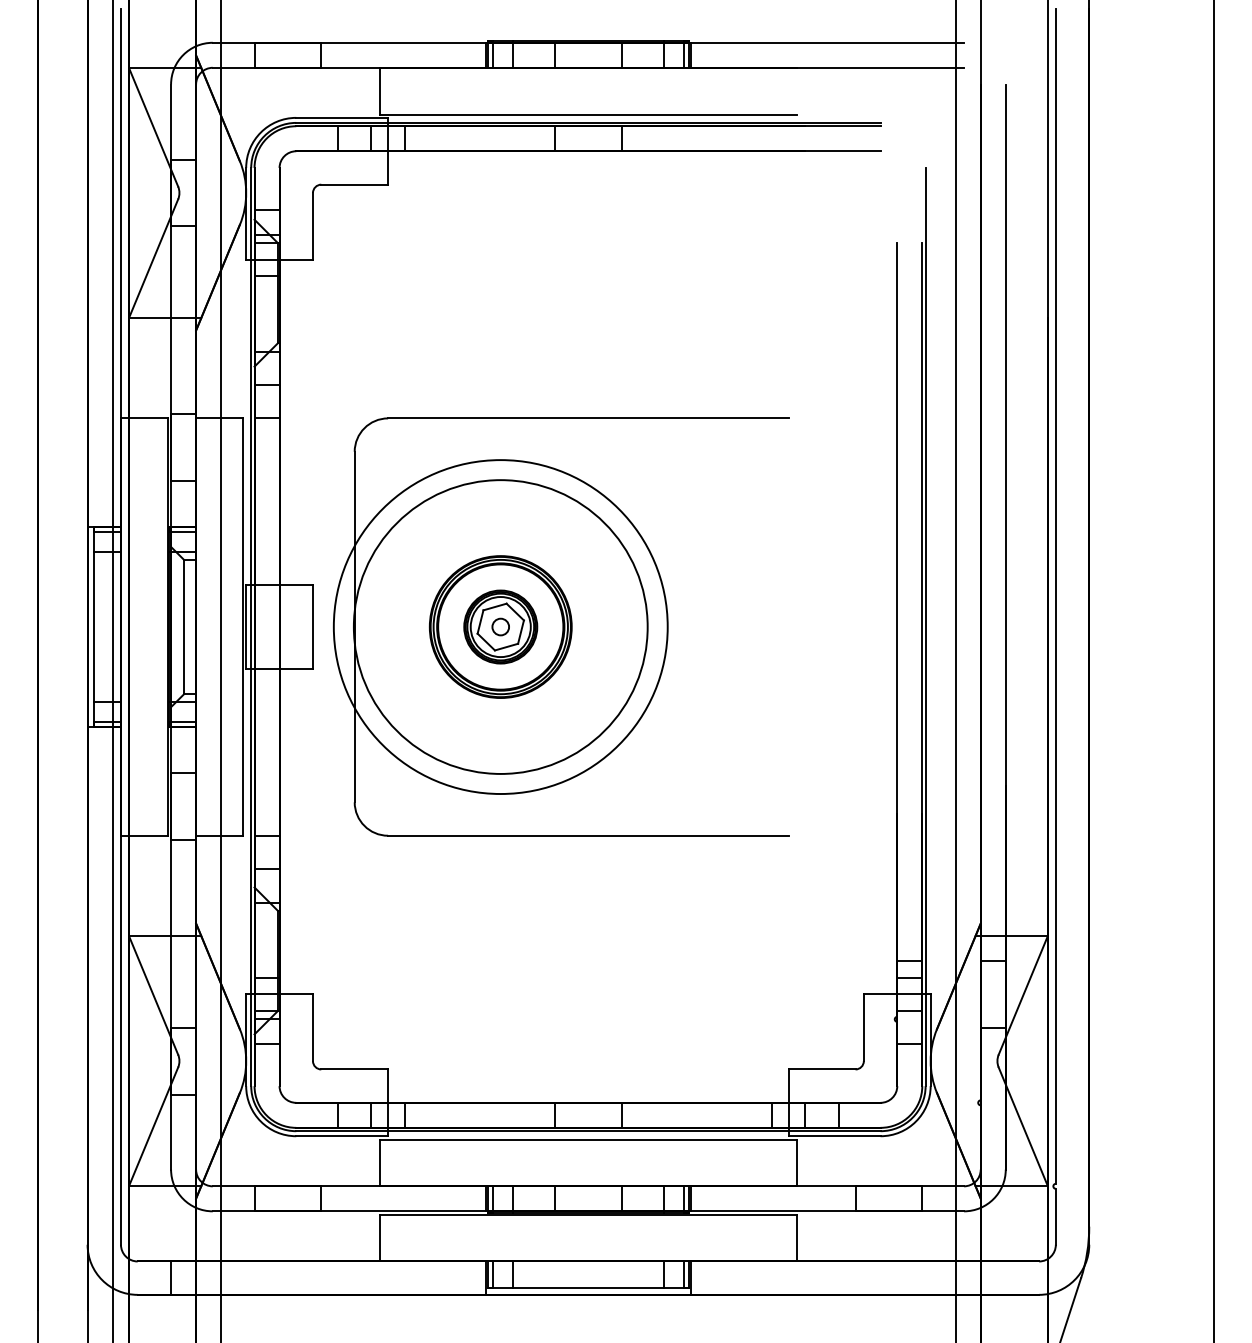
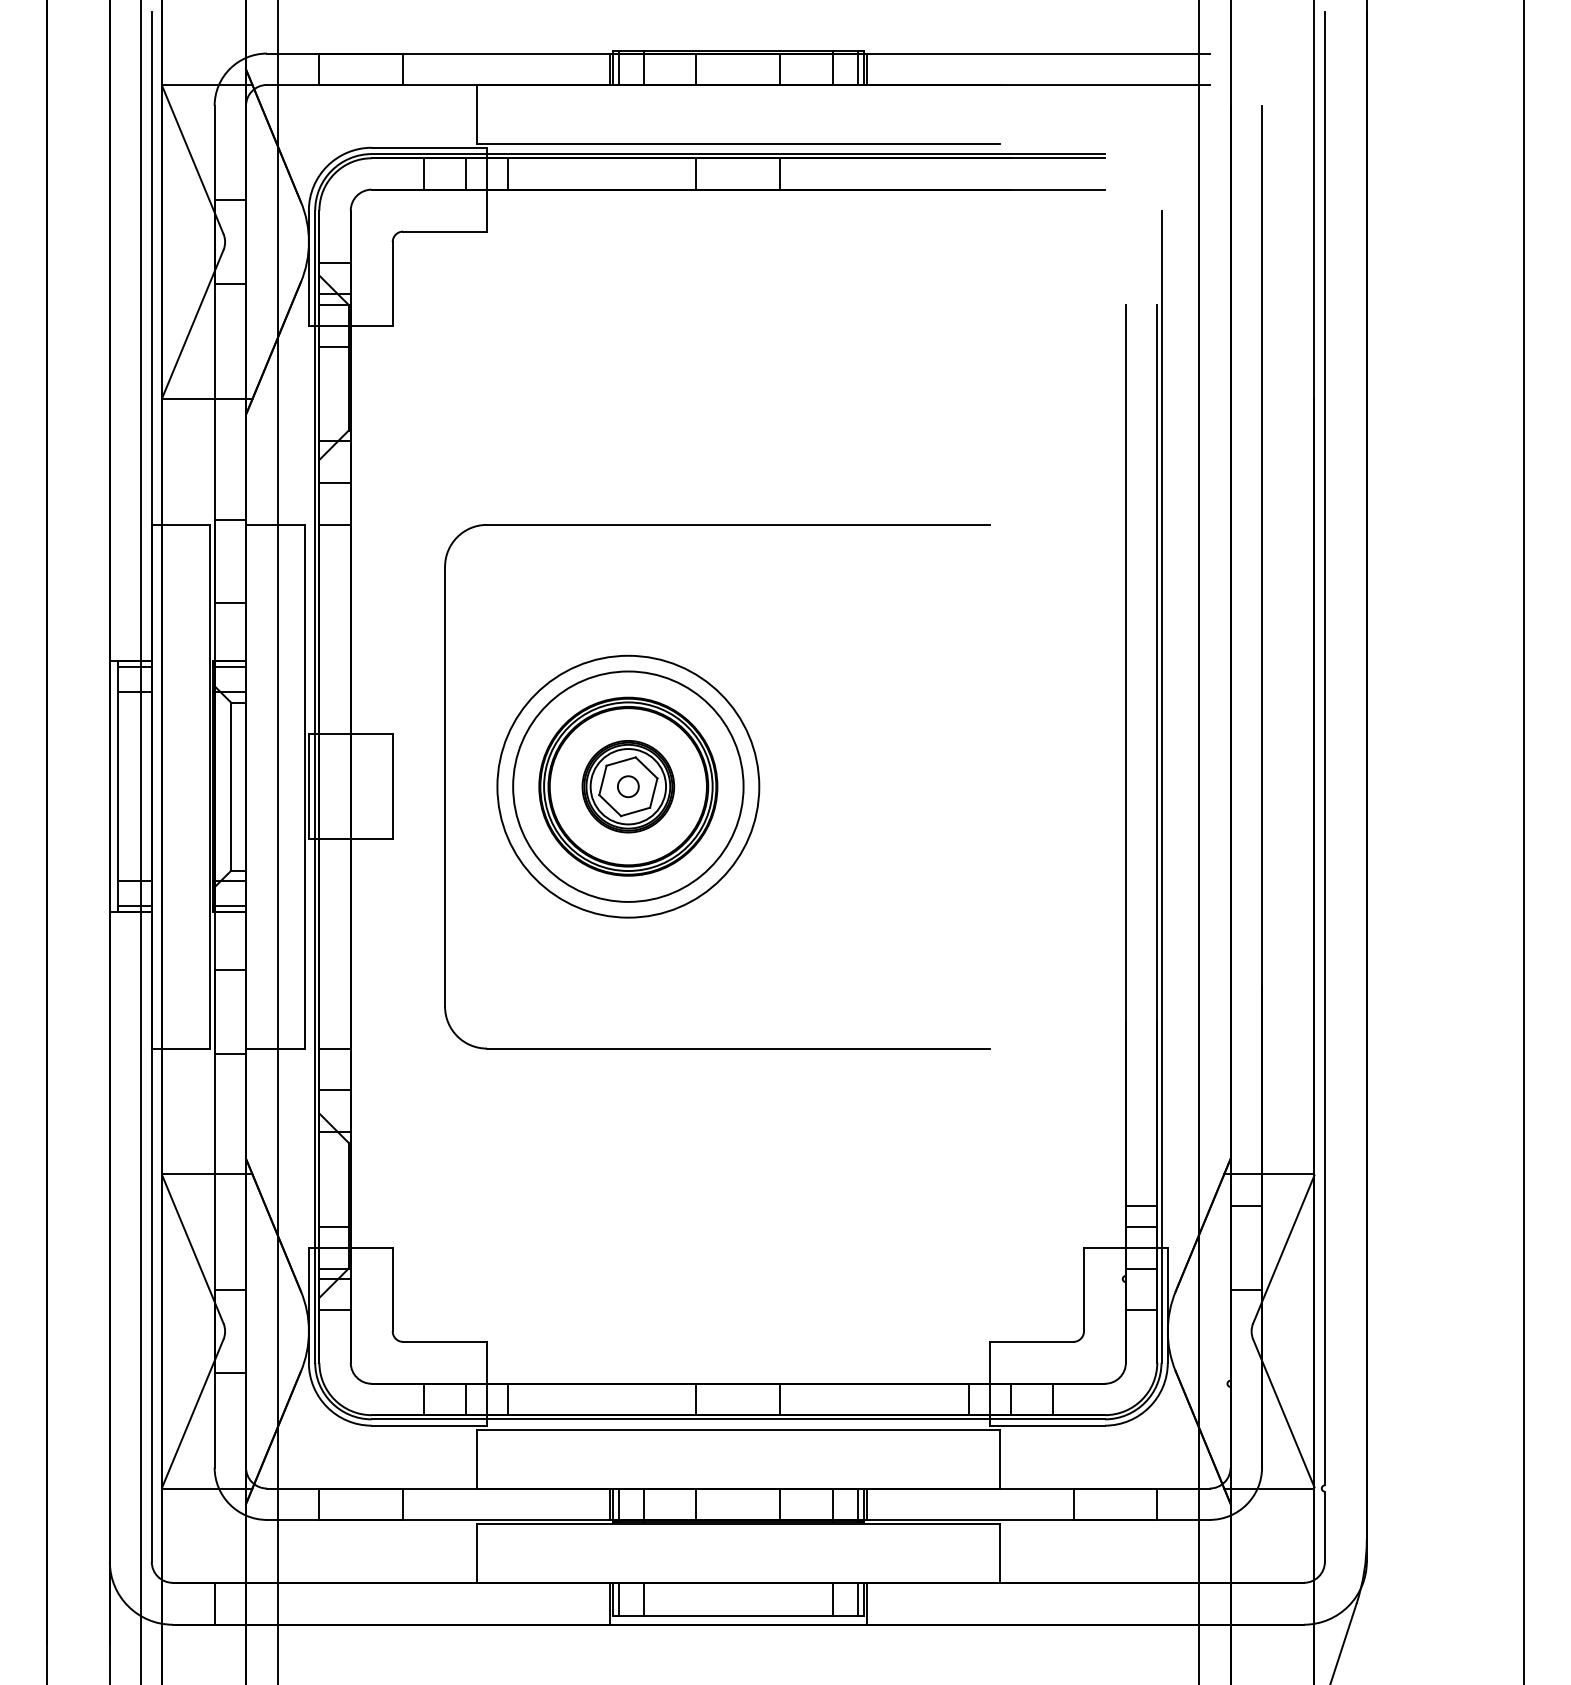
circle: (500, 626) -> (628, 786), size x0.62
circle: (500, 626) -> (628, 786), size x0.62

